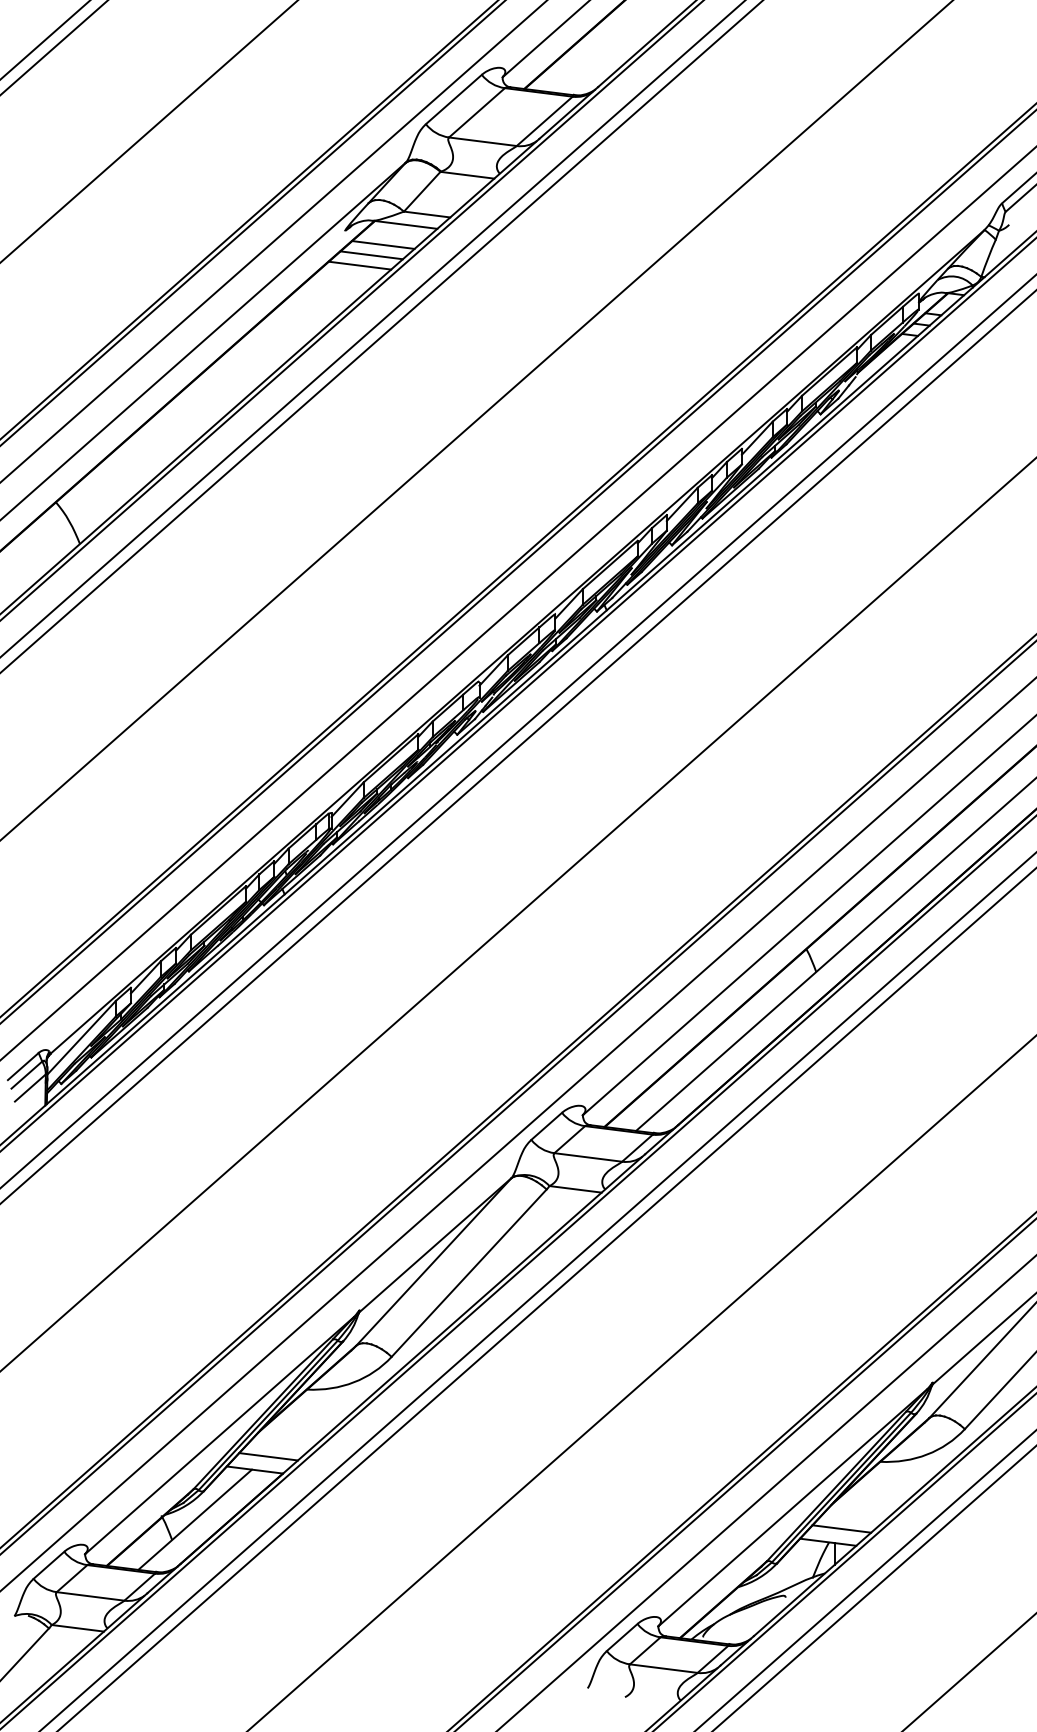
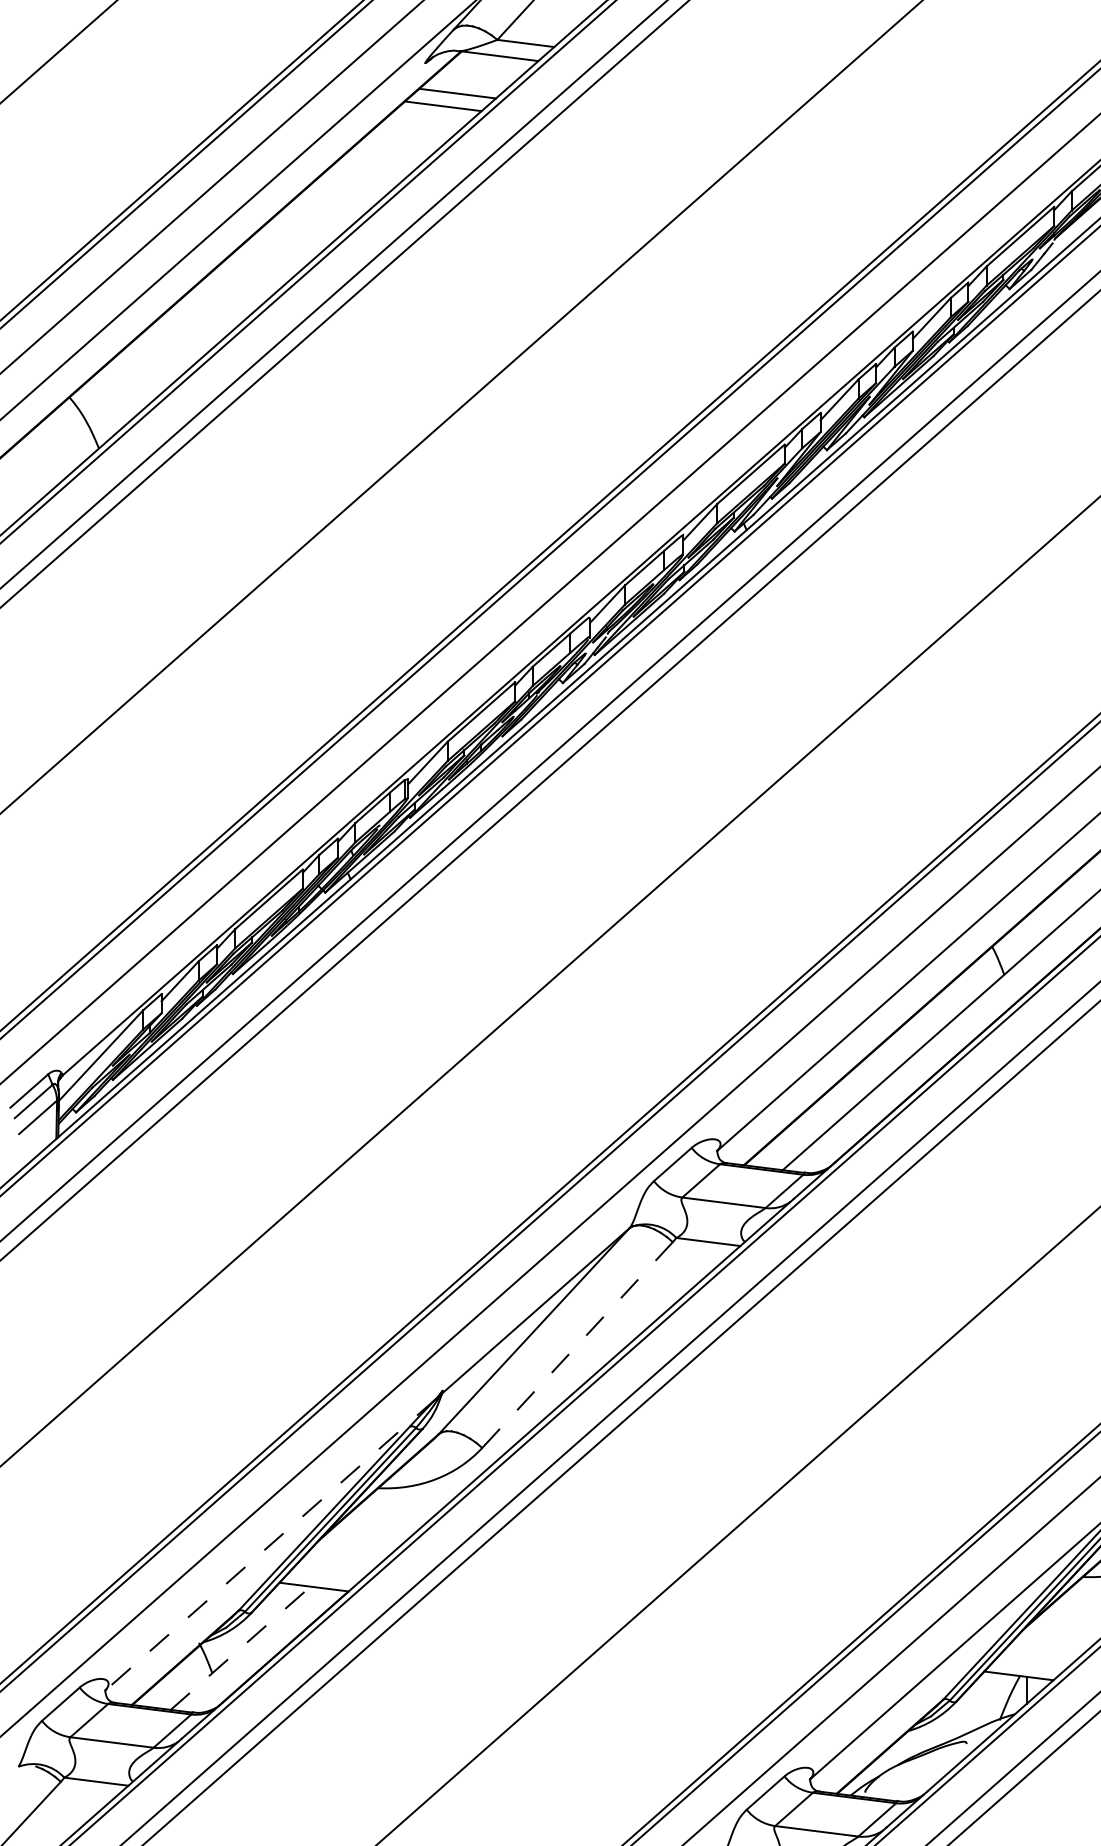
line: (383, 244) -> (472, 80), removed
line: (468, 1273) -> (576, 1345), solid -> dashed
line: (219, 1435) -> (270, 1544), solid -> dashed
line: (268, 1456) -> (330, 1570), removed
line: (195, 1519) -> (241, 1647), solid -> dashed
line: (841, 1528) -> (1035, 1658), removed

